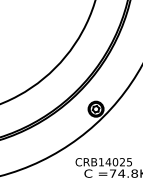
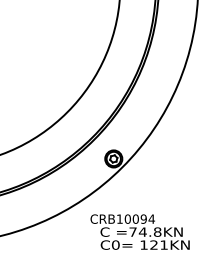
text: (118, 161) -> (139, 218), CRB14025 -> CRB10094

